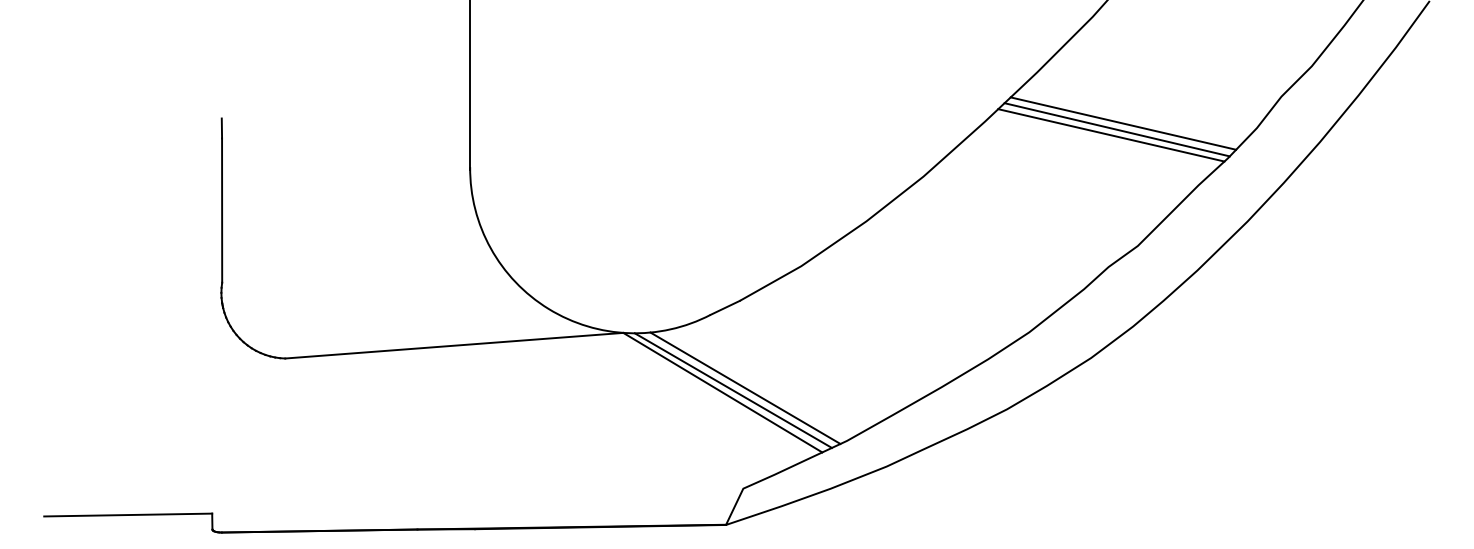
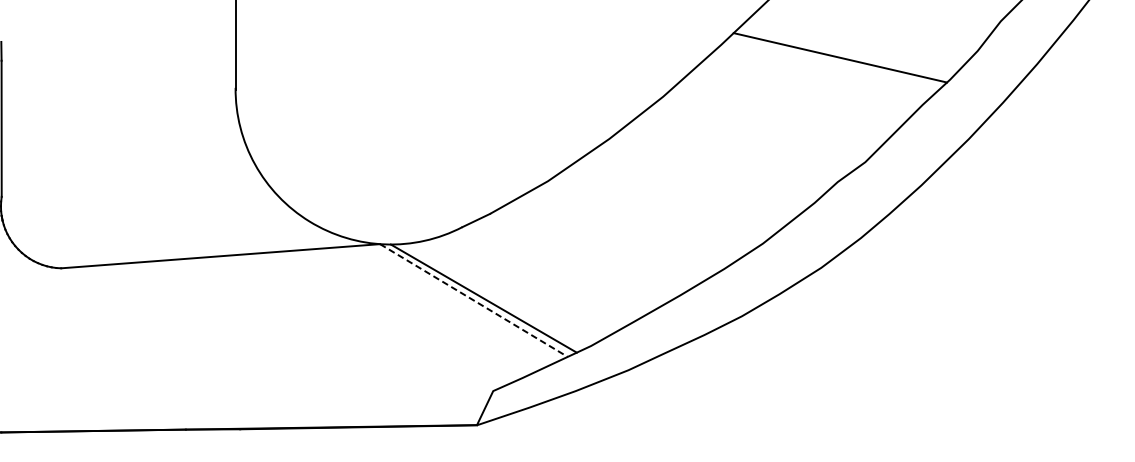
line: (1123, 123) -> (851, 46), removed
line: (1116, 129) -> (845, 52), removed
line: (745, 387) -> (495, 295), removed
line: (723, 392) -> (474, 300), solid -> dashed

